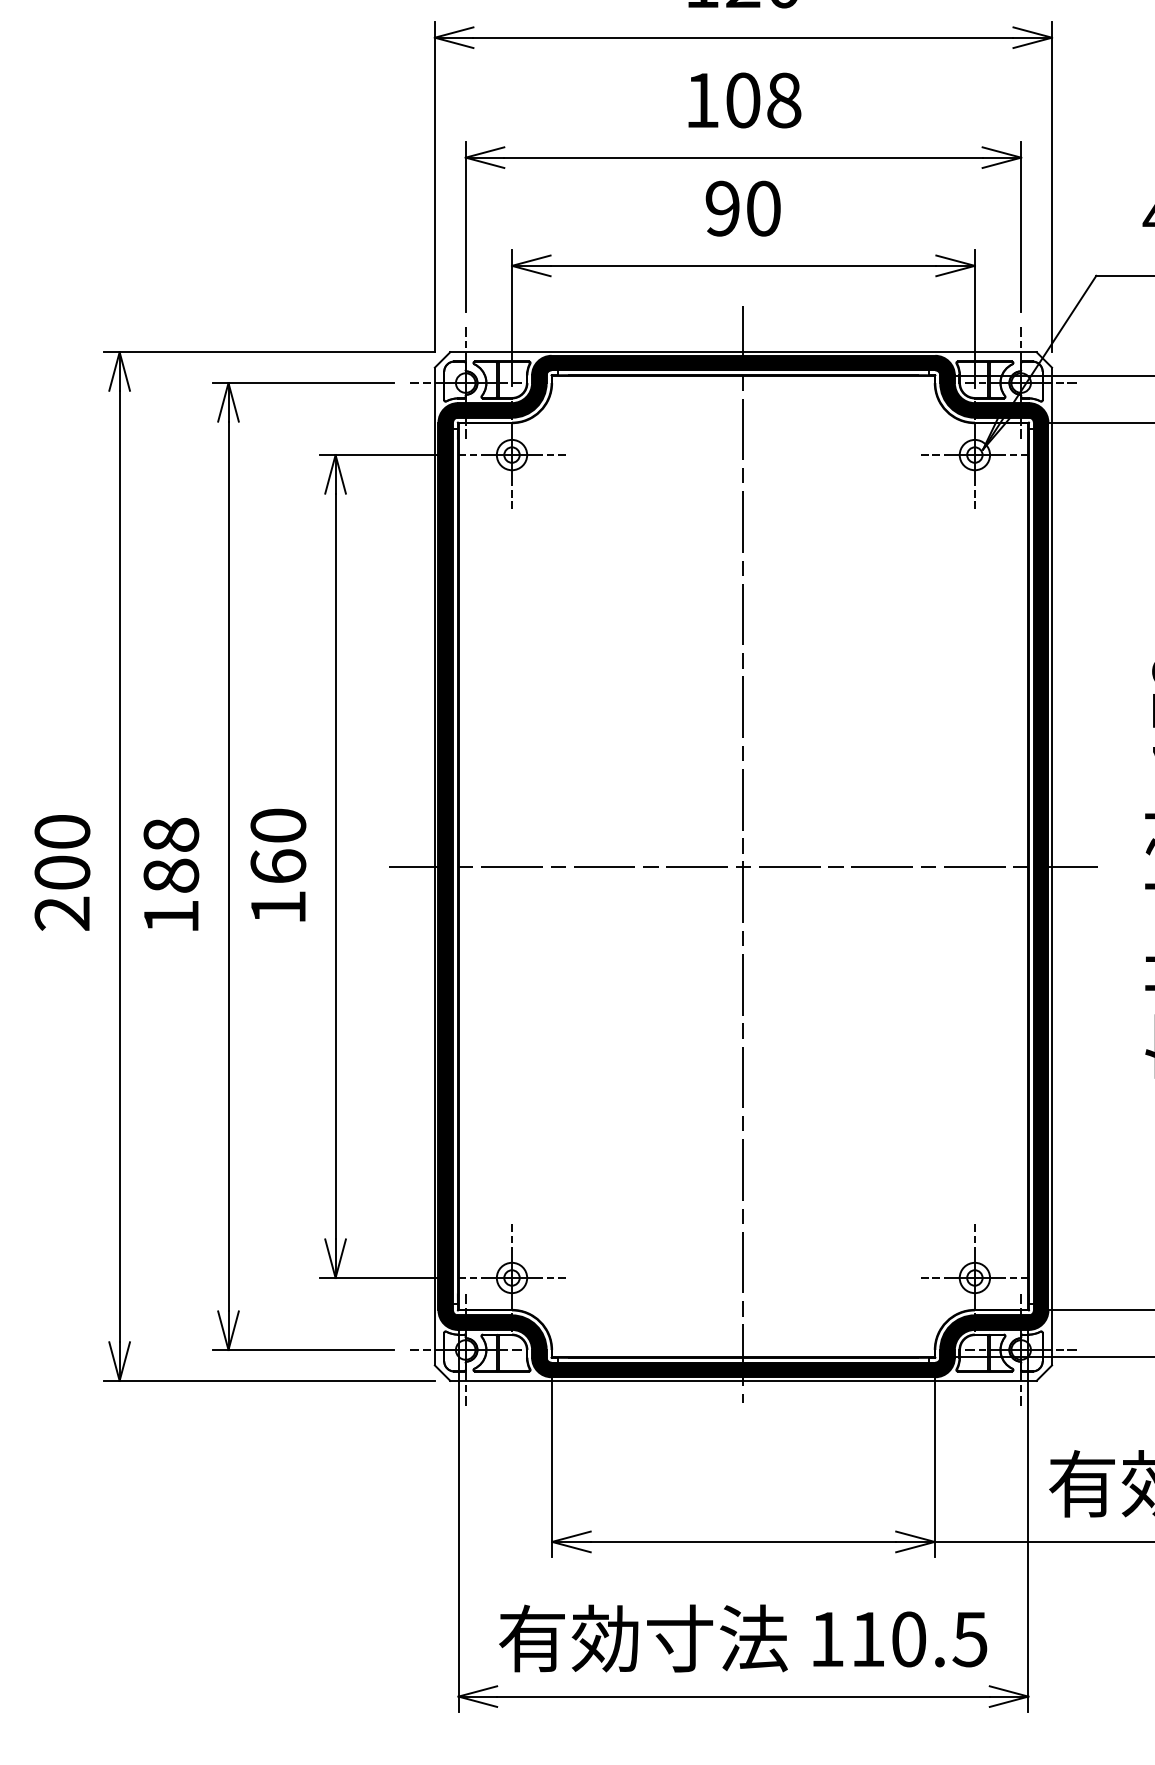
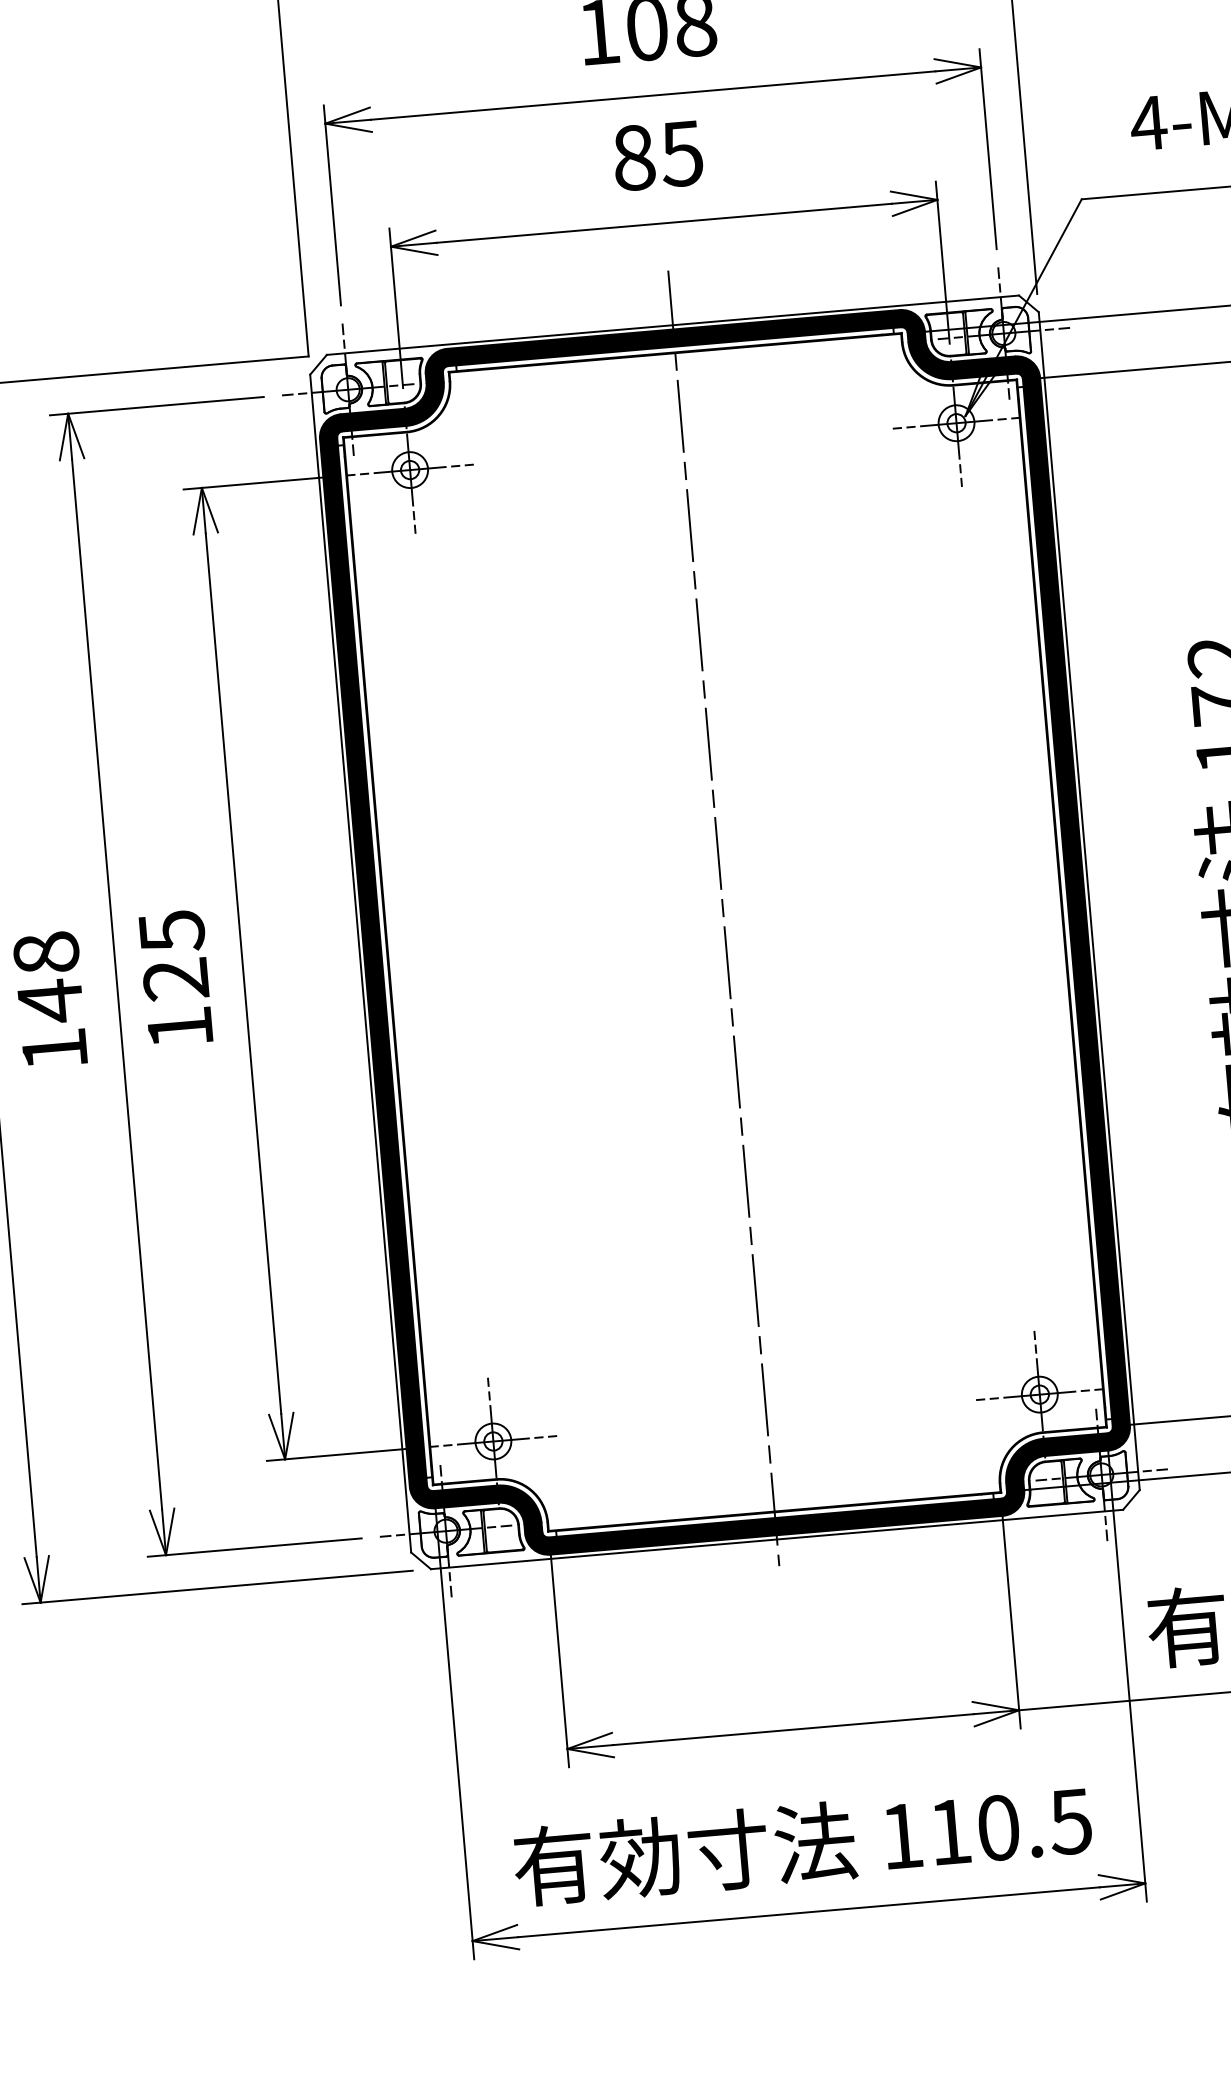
text: (742, 208) -> (657, 155), 90 -> 85
text: (278, 845) -> (173, 954), 160 -> 125
line: (743, 866) -> (725, 932), removed
text: (171, 875) -> (50, 1000), 188 -> 148

